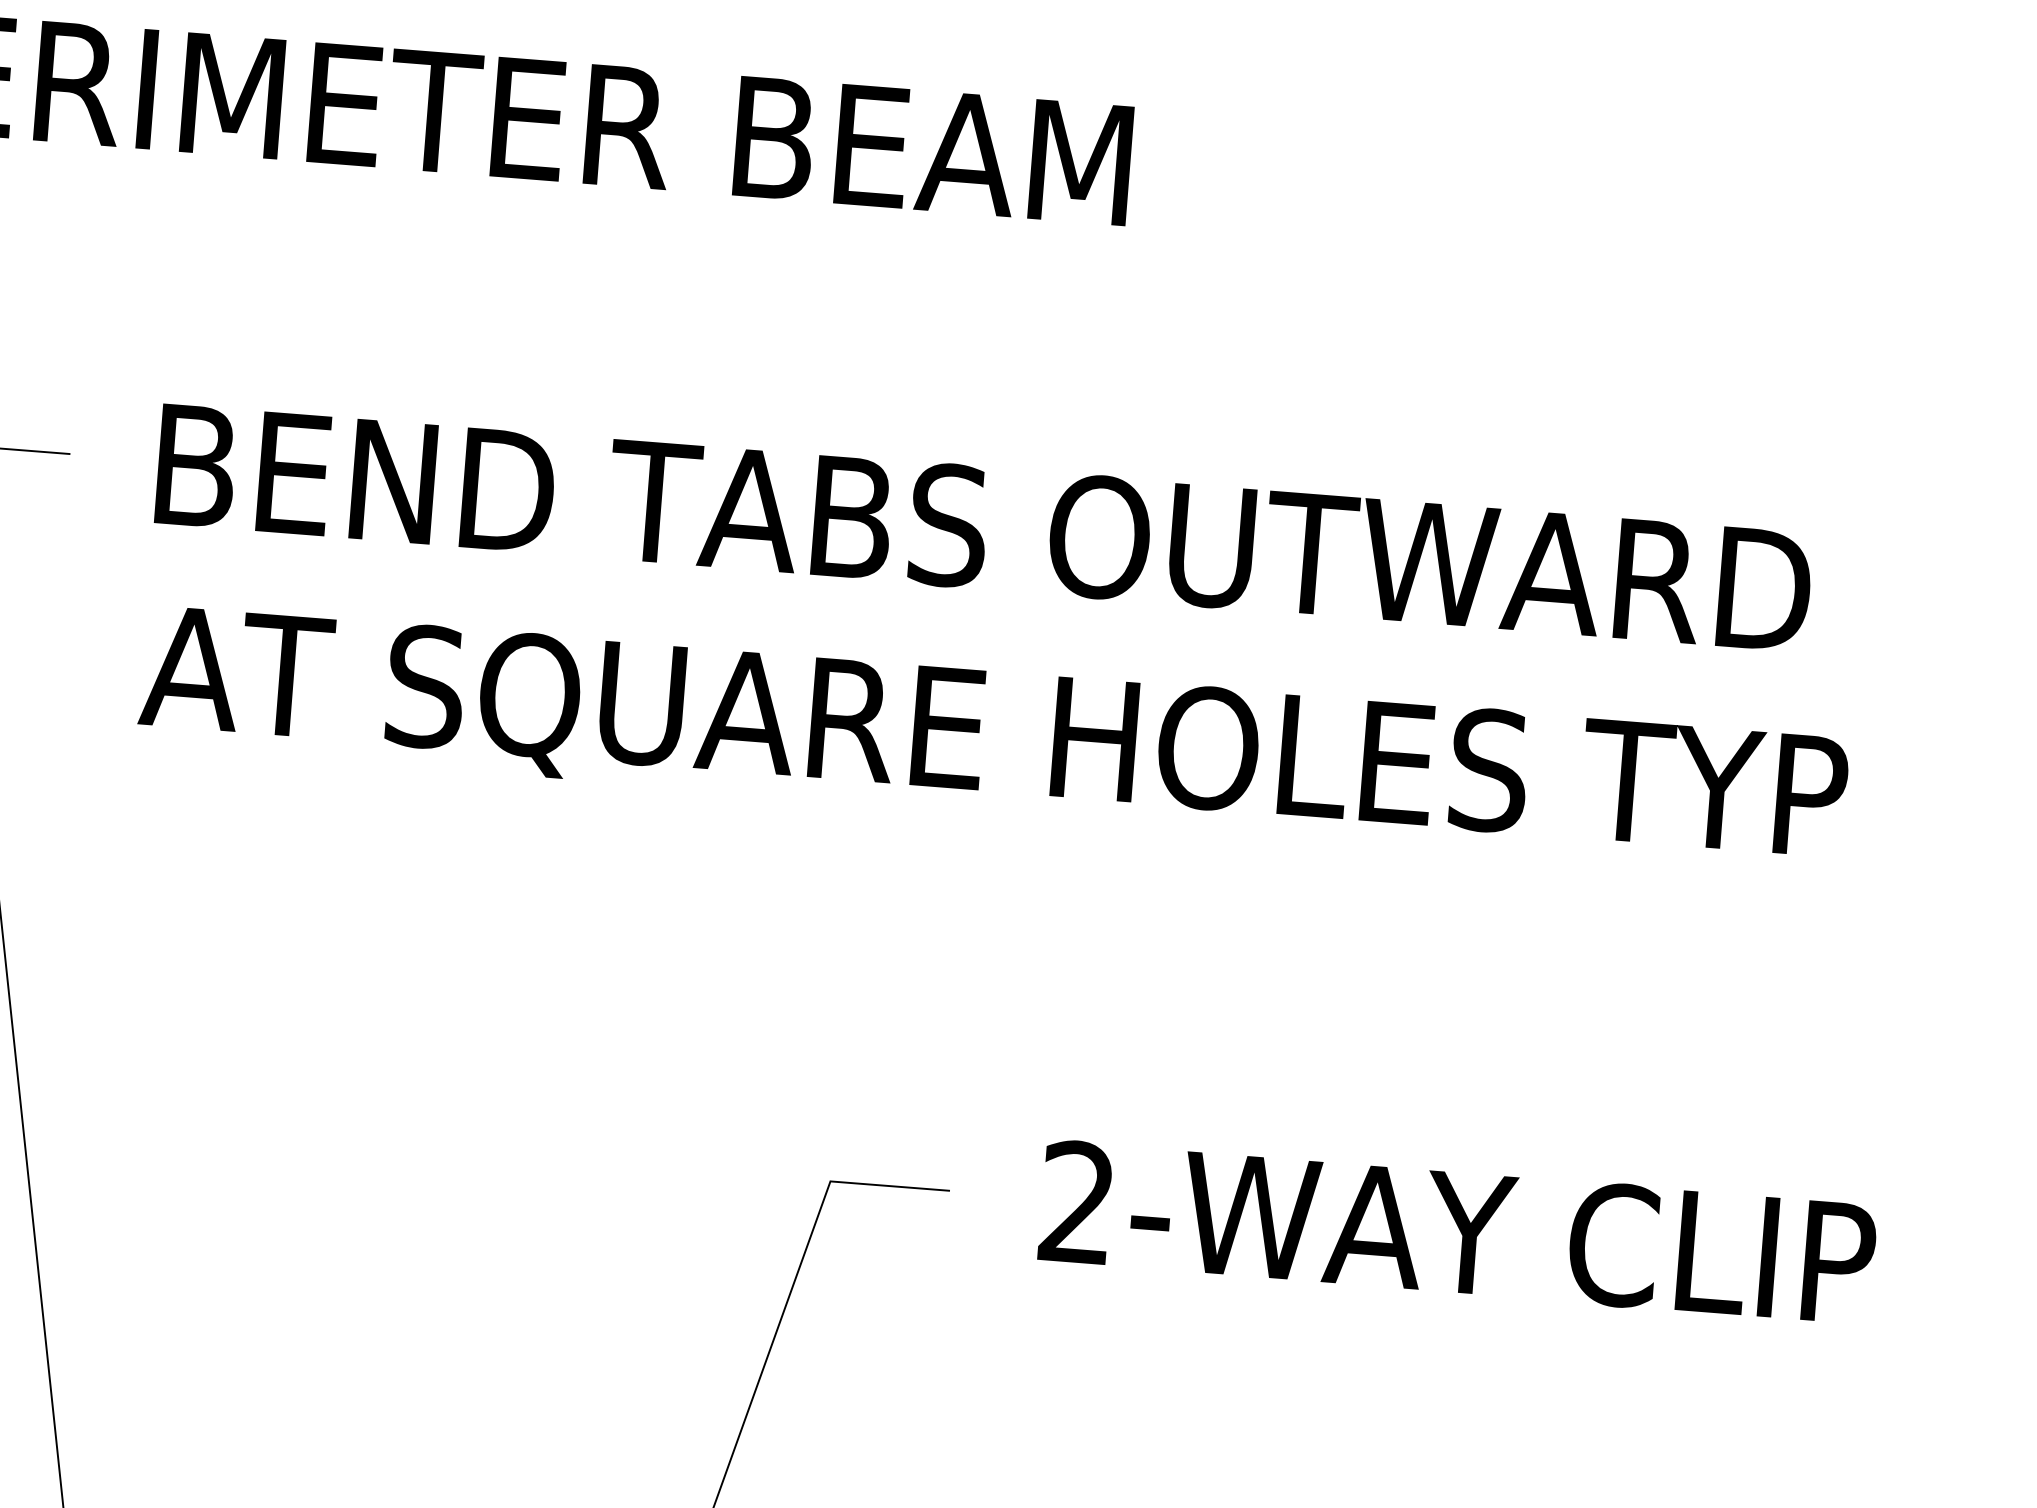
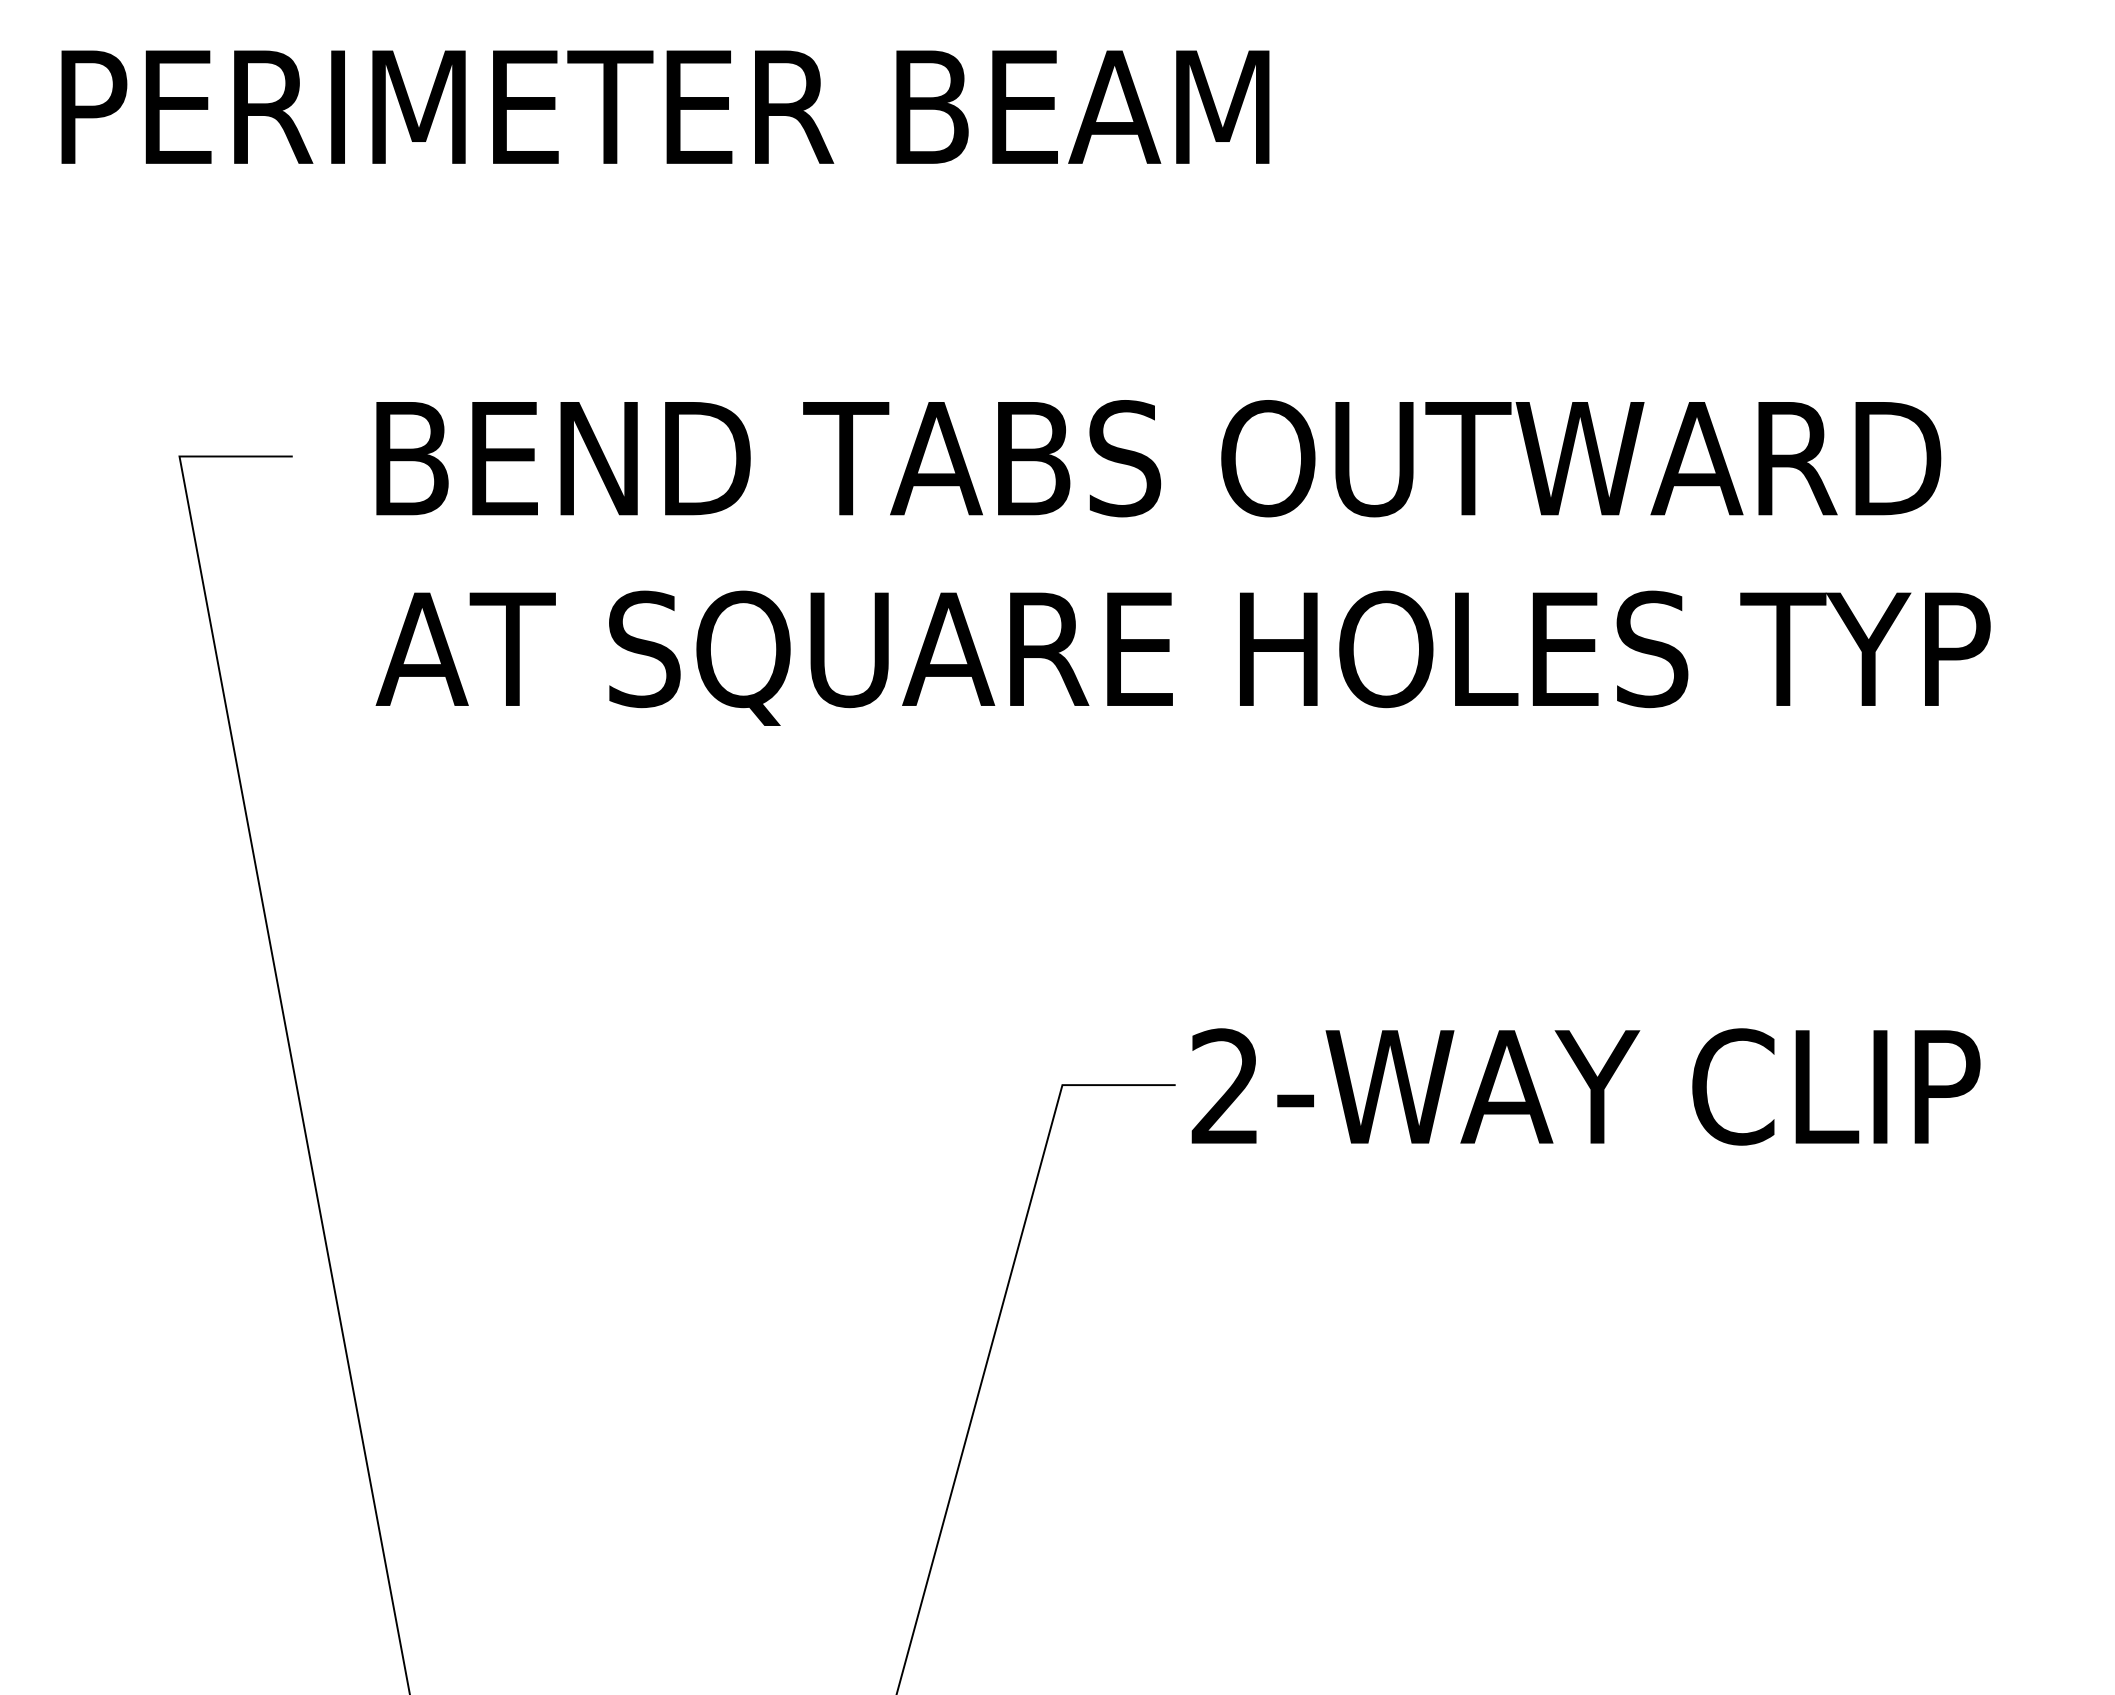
text: (1457, 1232) -> (1585, 1086), moved

